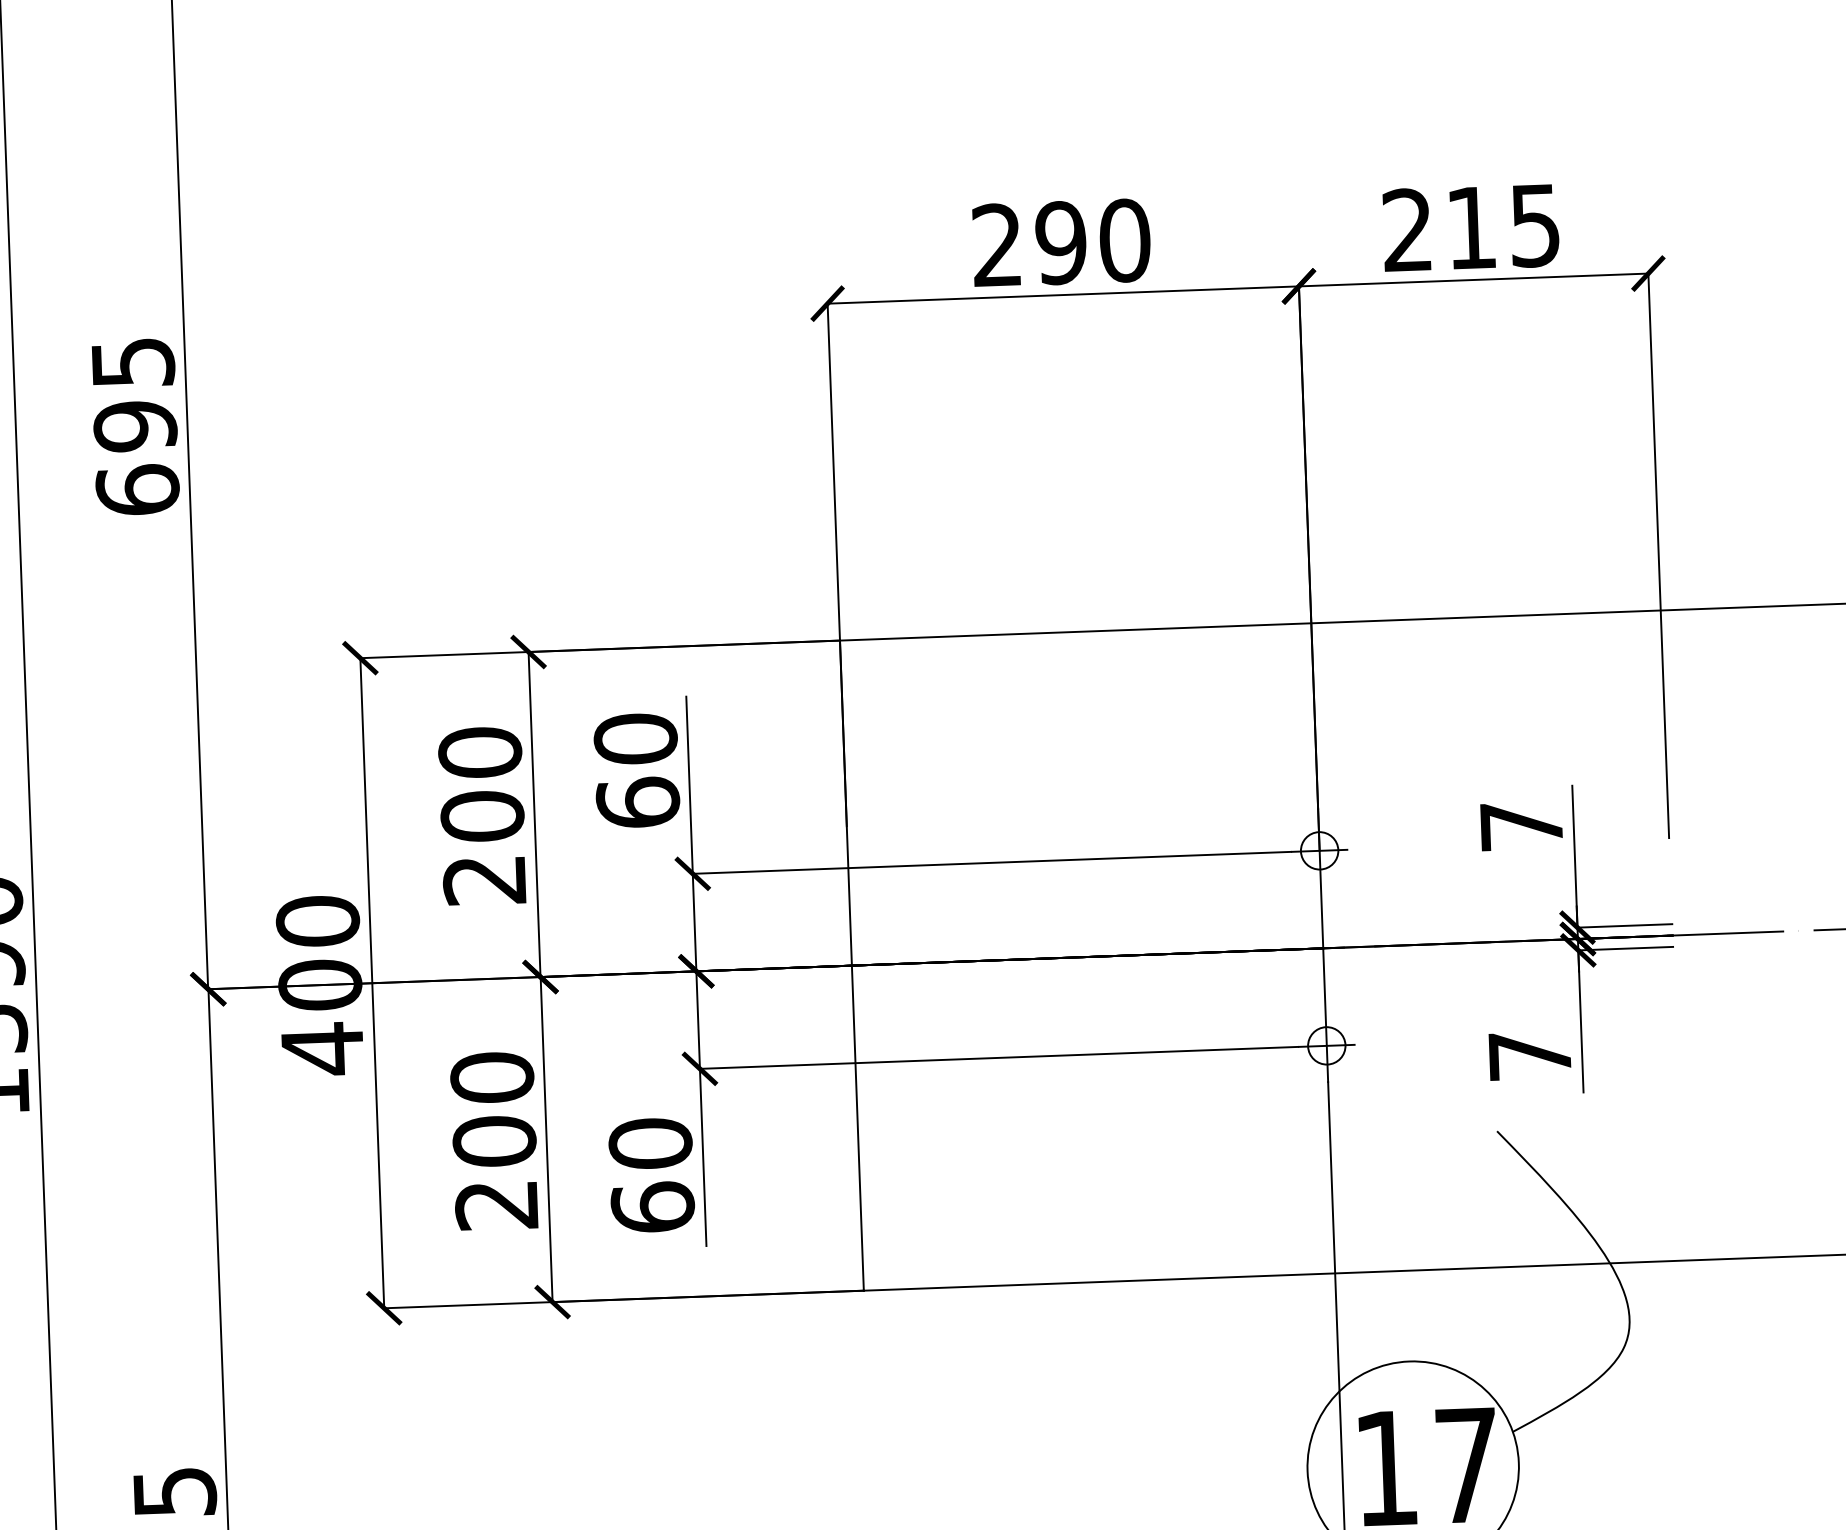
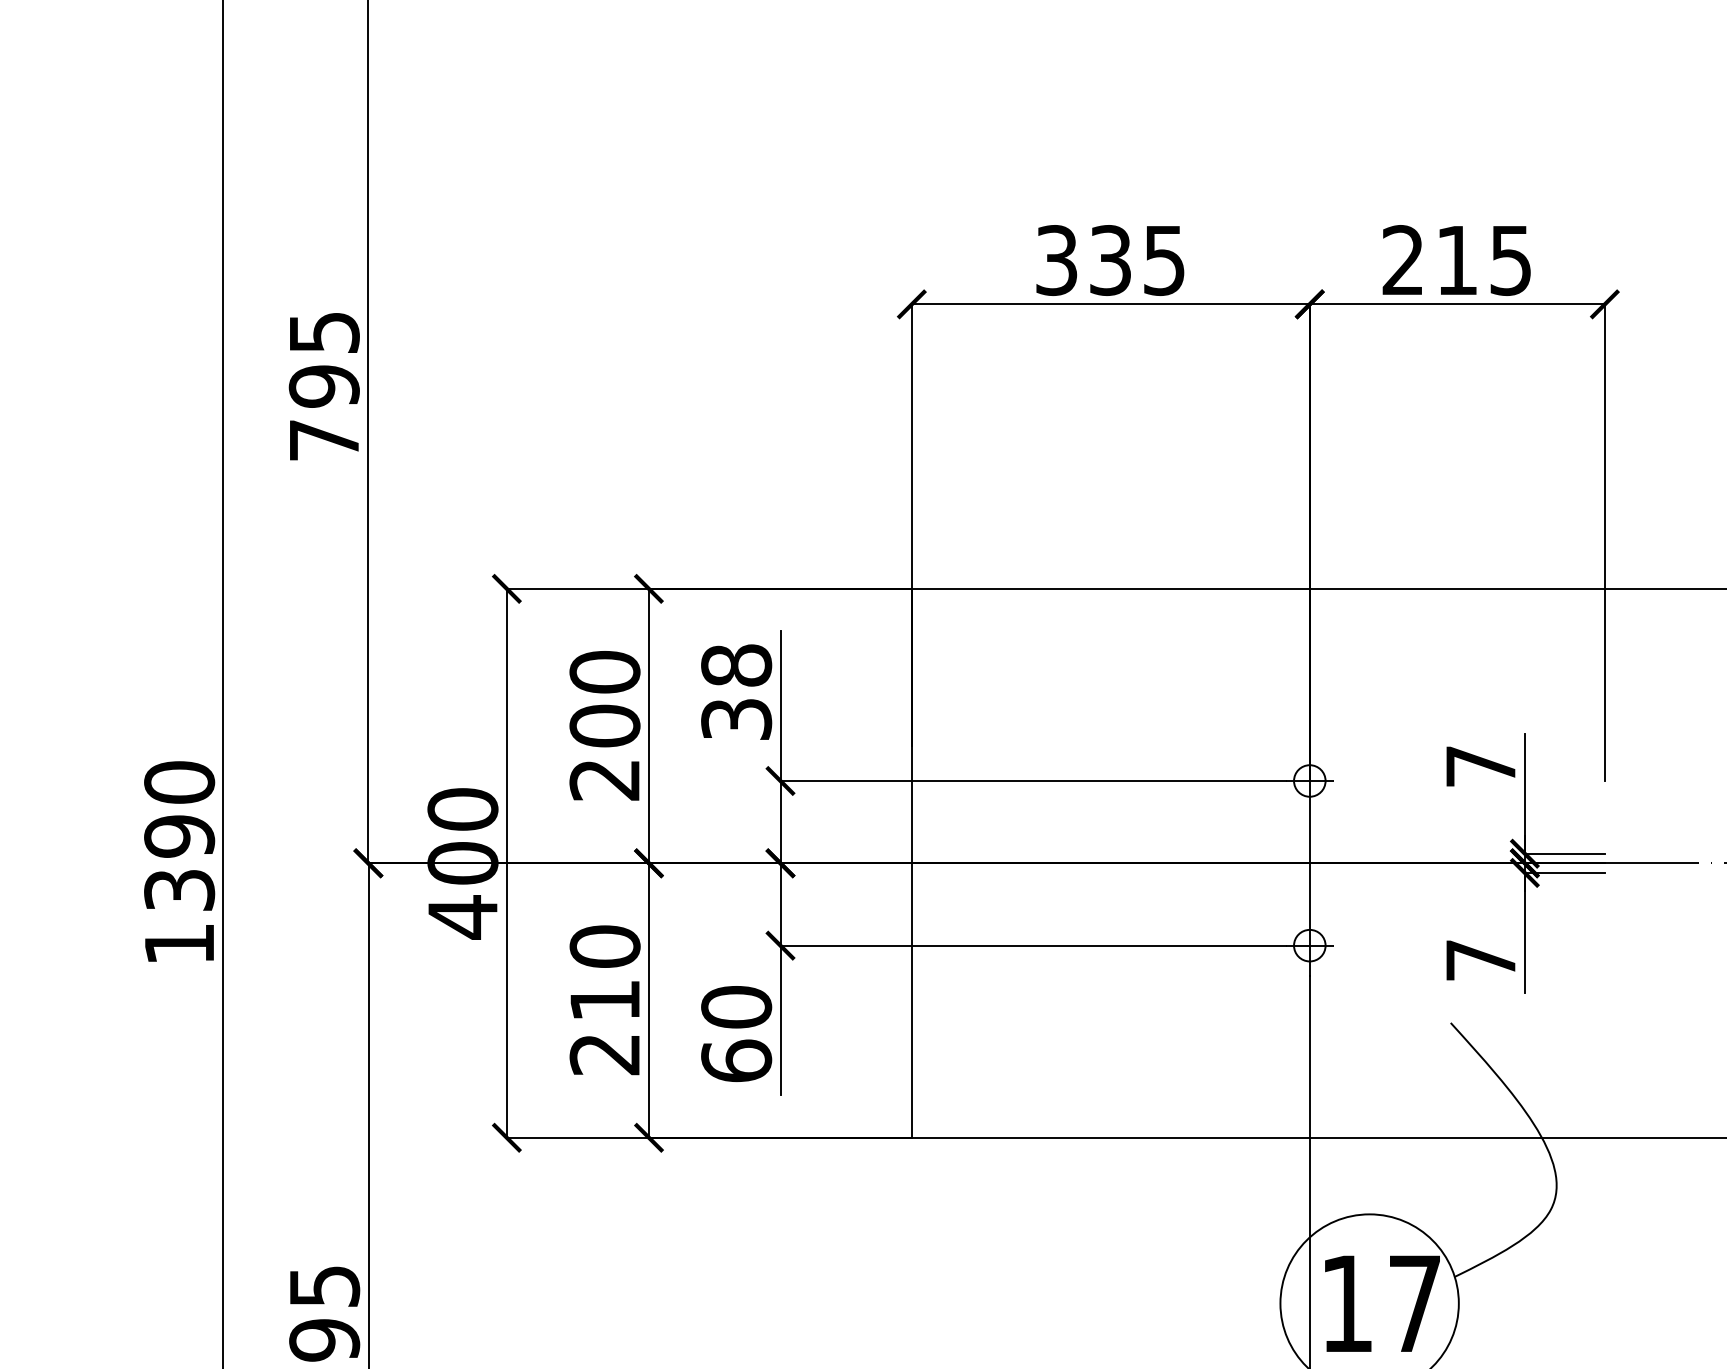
text: (1061, 243) -> (1110, 260), 290 -> 335
text: (136, 489) -> (323, 439), 695 -> 795
text: (636, 770) -> (736, 692), 60 -> 38
text: (493, 1141) -> (604, 1000), 200 -> 210

